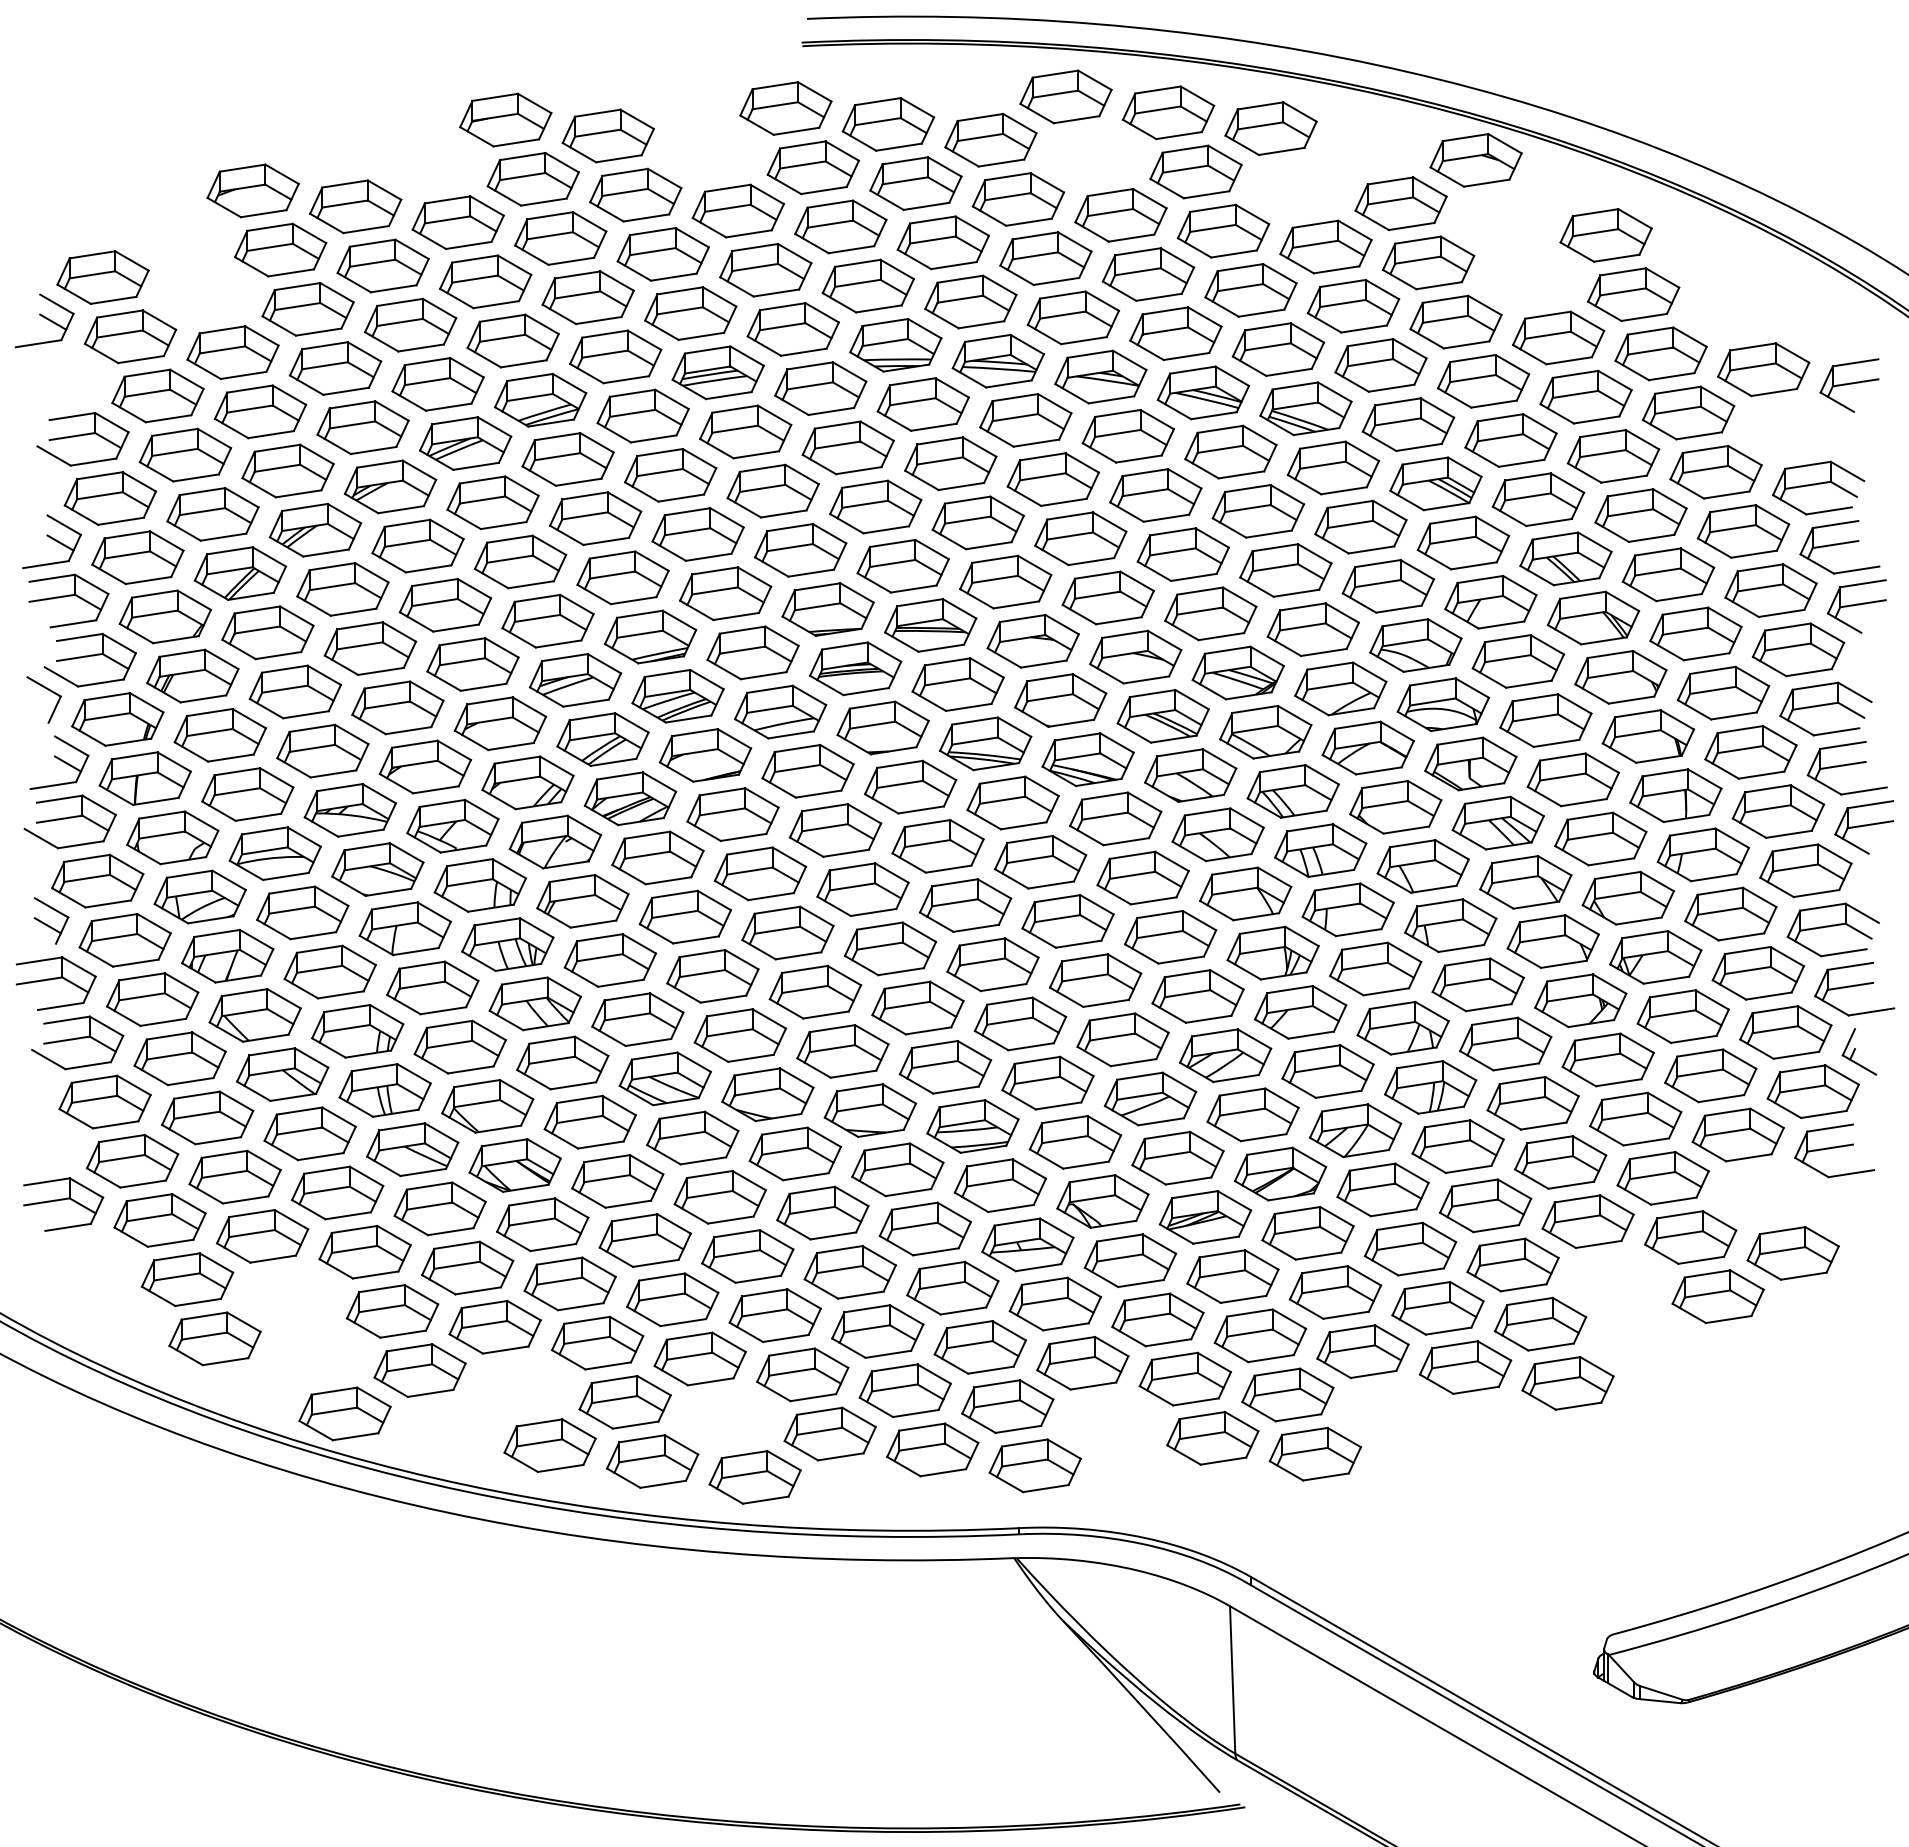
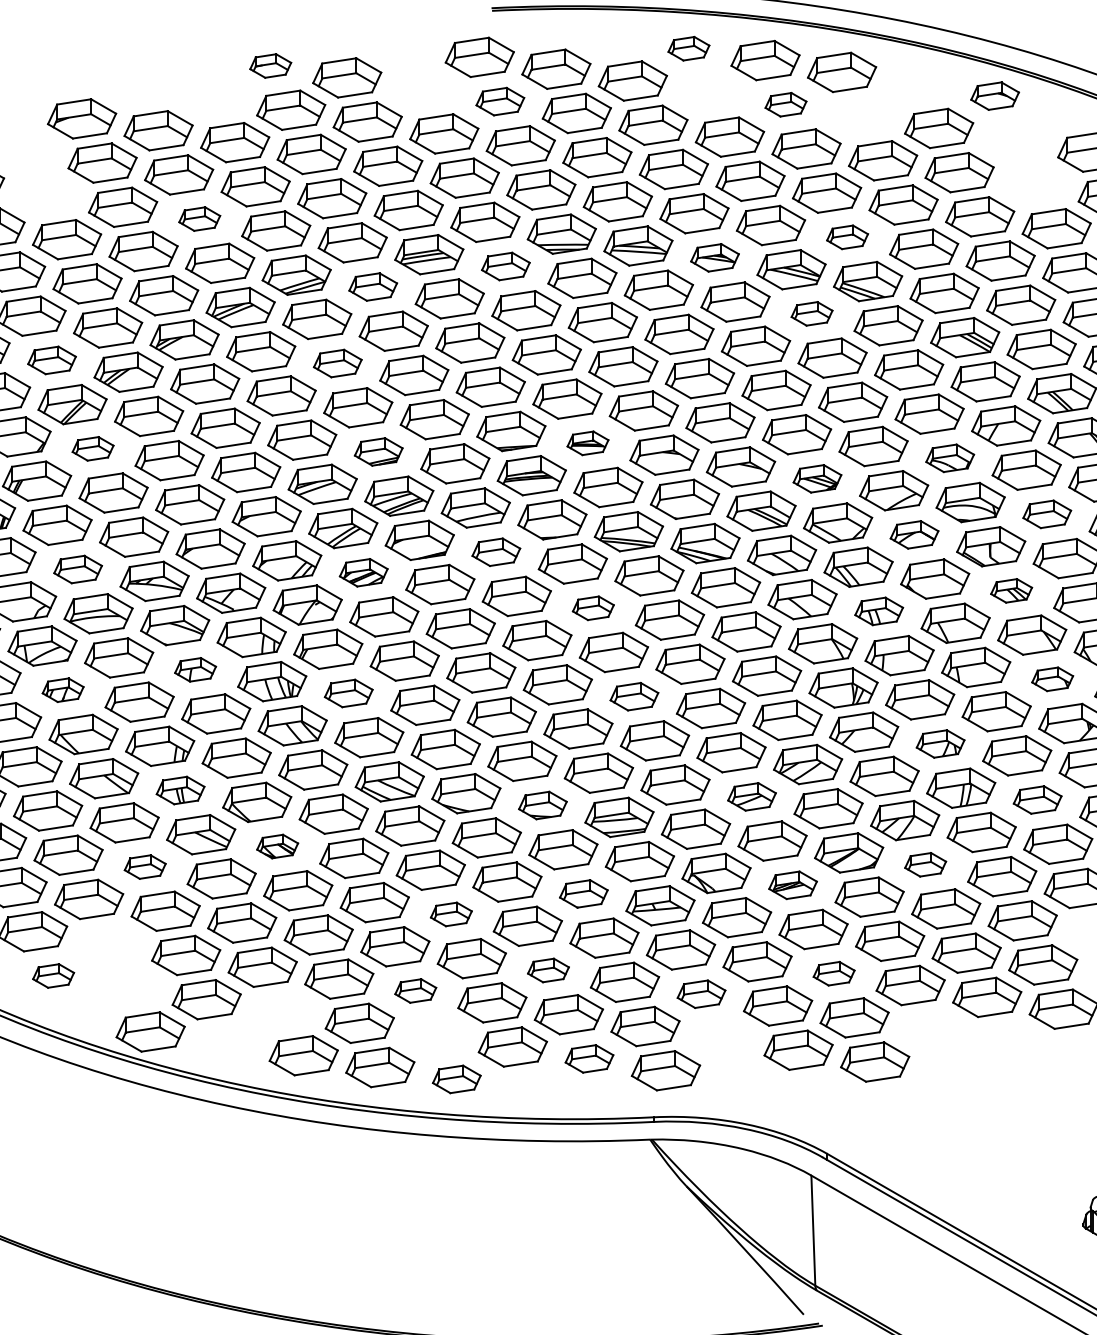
part: (1065, 96) -> (688, 48), size x0.6
part: (505, 119) -> (270, 65), size x0.6
part: (1475, 160) -> (994, 96), size x0.7
part: (813, 167) -> (500, 101), size x0.7
part: (1195, 171) -> (785, 104), size x0.6
part: (410, 324) -> (199, 218), size x0.6
part: (1278, 349) -> (847, 237), size x0.6
part: (1100, 376) -> (714, 257), size x0.7
part: (820, 388) -> (505, 266), size x0.7
part: (642, 415) -> (372, 286), size x0.7
part: (1230, 451) -> (811, 313), size x0.6
part: (212, 514) -> (51, 360), size x0.7
part: (595, 518) -> (337, 363), size x0.7
part: (930, 625) -> (587, 443), size x0.6
part: (267, 632) -> (92, 448), size x0.6
part: (650, 636) -> (378, 451), size x0.7
part: (1415, 645) -> (949, 458), size x0.7
part: (1237, 672) -> (816, 478), size x0.7
part: (1545, 720) -> (1046, 514), size x0.7
part: (1367, 747) -> (914, 534), size x0.7
part: (807, 771) -> (495, 552), size x0.7
part: (247, 794) -> (77, 569), size x0.7
part: (630, 798) -> (363, 572), size x0.7
part: (1497, 822) -> (1011, 590), size x0.6
part: (937, 846) -> (592, 608), size x0.6
part: (1320, 850) -> (878, 611), size x0.7
part: (404, 928) -> (195, 669), size x0.6
part: (1552, 941) -> (1052, 679), size x0.6
part: (227, 955) -> (62, 689), size x0.6
part: (610, 960) -> (348, 693), size x0.7
part: (992, 964) -> (634, 696), size x0.7
part: (1402, 1027) -> (940, 743), size x0.7
part: (384, 1090) -> (180, 790), size x0.7
part: (1150, 1098) -> (752, 796), size x0.7
part: (1532, 1102) -> (1037, 799), size x0.7
part: (870, 1110) -> (542, 805), size x0.7
part: (514, 1165) -> (277, 846), size x0.6
part: (1382, 1189) -> (925, 864), size x0.6
part: (337, 1192) -> (145, 866), size x0.6
part: (1205, 1217) -> (793, 885), size x0.7
part: (924, 1228) -> (583, 893), size x0.7
part: (747, 1256) -> (451, 914), size x0.6
part: (877, 1331) -> (548, 970), size x0.6
part: (1260, 1335) -> (834, 973), size x0.6
part: (214, 1338) -> (53, 975), size x0.6
part: (699, 1358) -> (415, 990), size x0.6
part: (1082, 1363) -> (701, 994), size x0.7
part: (932, 1449) -> (589, 1058), size x0.7
part: (754, 1477) -> (456, 1079), size x0.7

